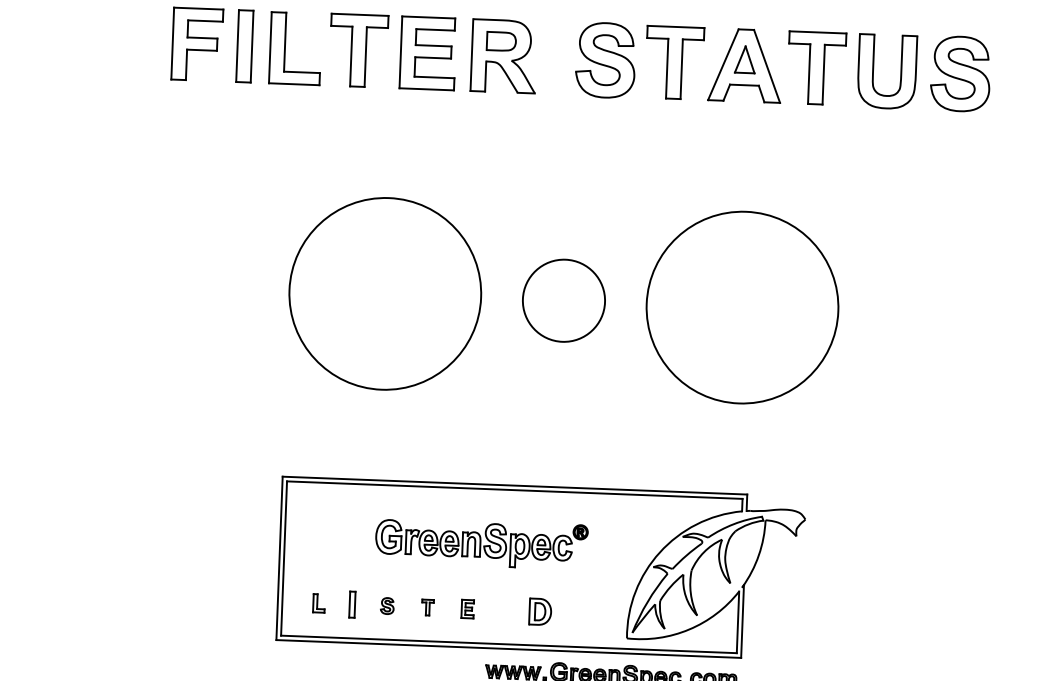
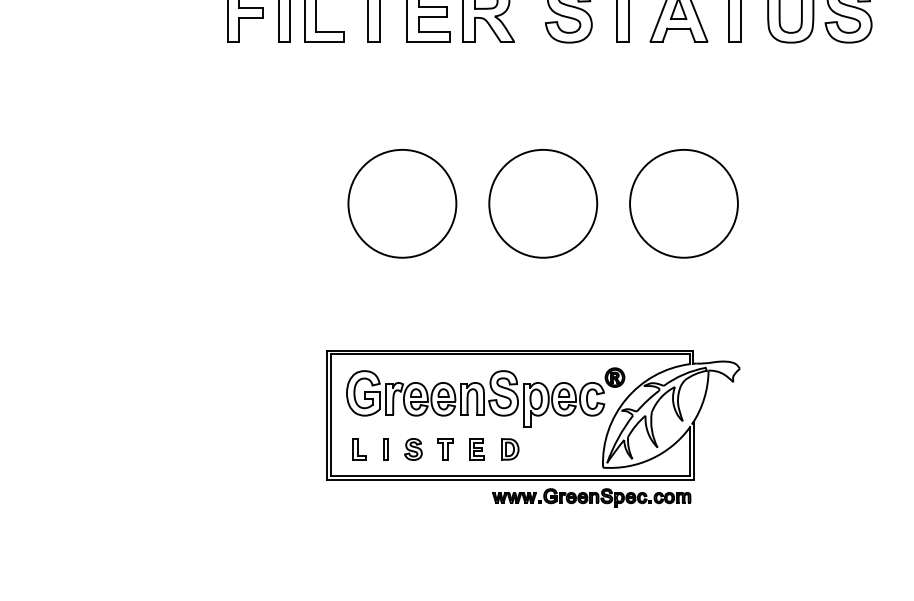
circle: (385, 293) -> (402, 203), size x0.71
circle: (564, 300) -> (543, 203), size x1.67
circle: (741, 307) -> (683, 203), size x0.71
part: (481, 543) -> (485, 397), size x1.67
part: (318, 603) -> (359, 449), size x1.43
part: (387, 606) -> (413, 449), size x1.67
part: (428, 607) -> (445, 449), size x1.67
part: (467, 609) -> (476, 449), size x1.43
part: (540, 612) -> (510, 449), moved

